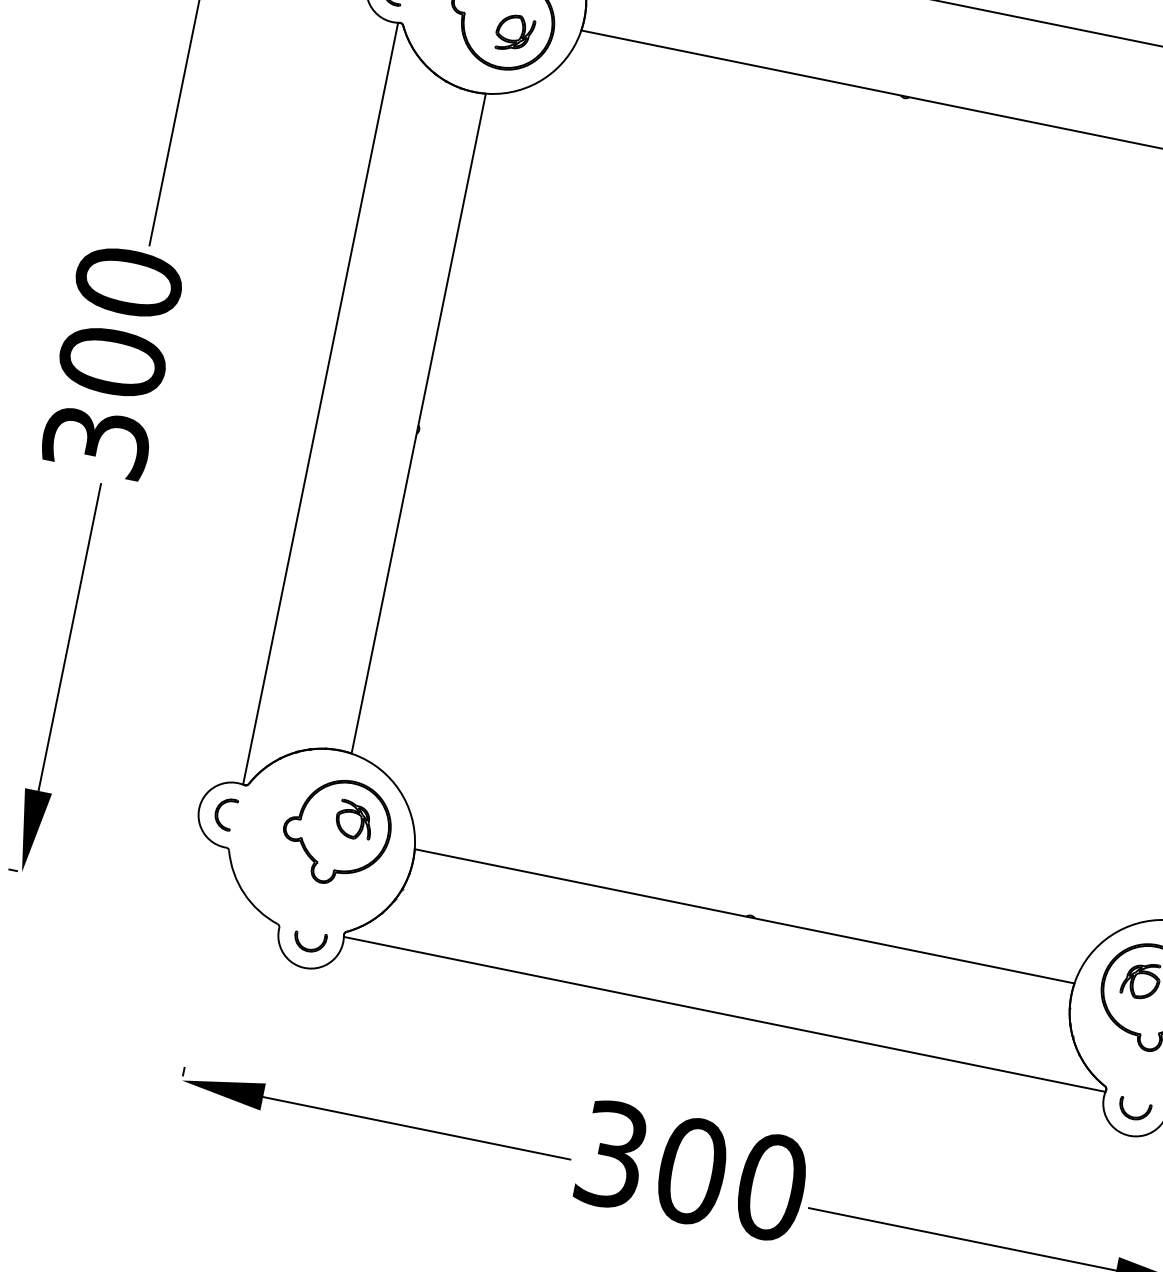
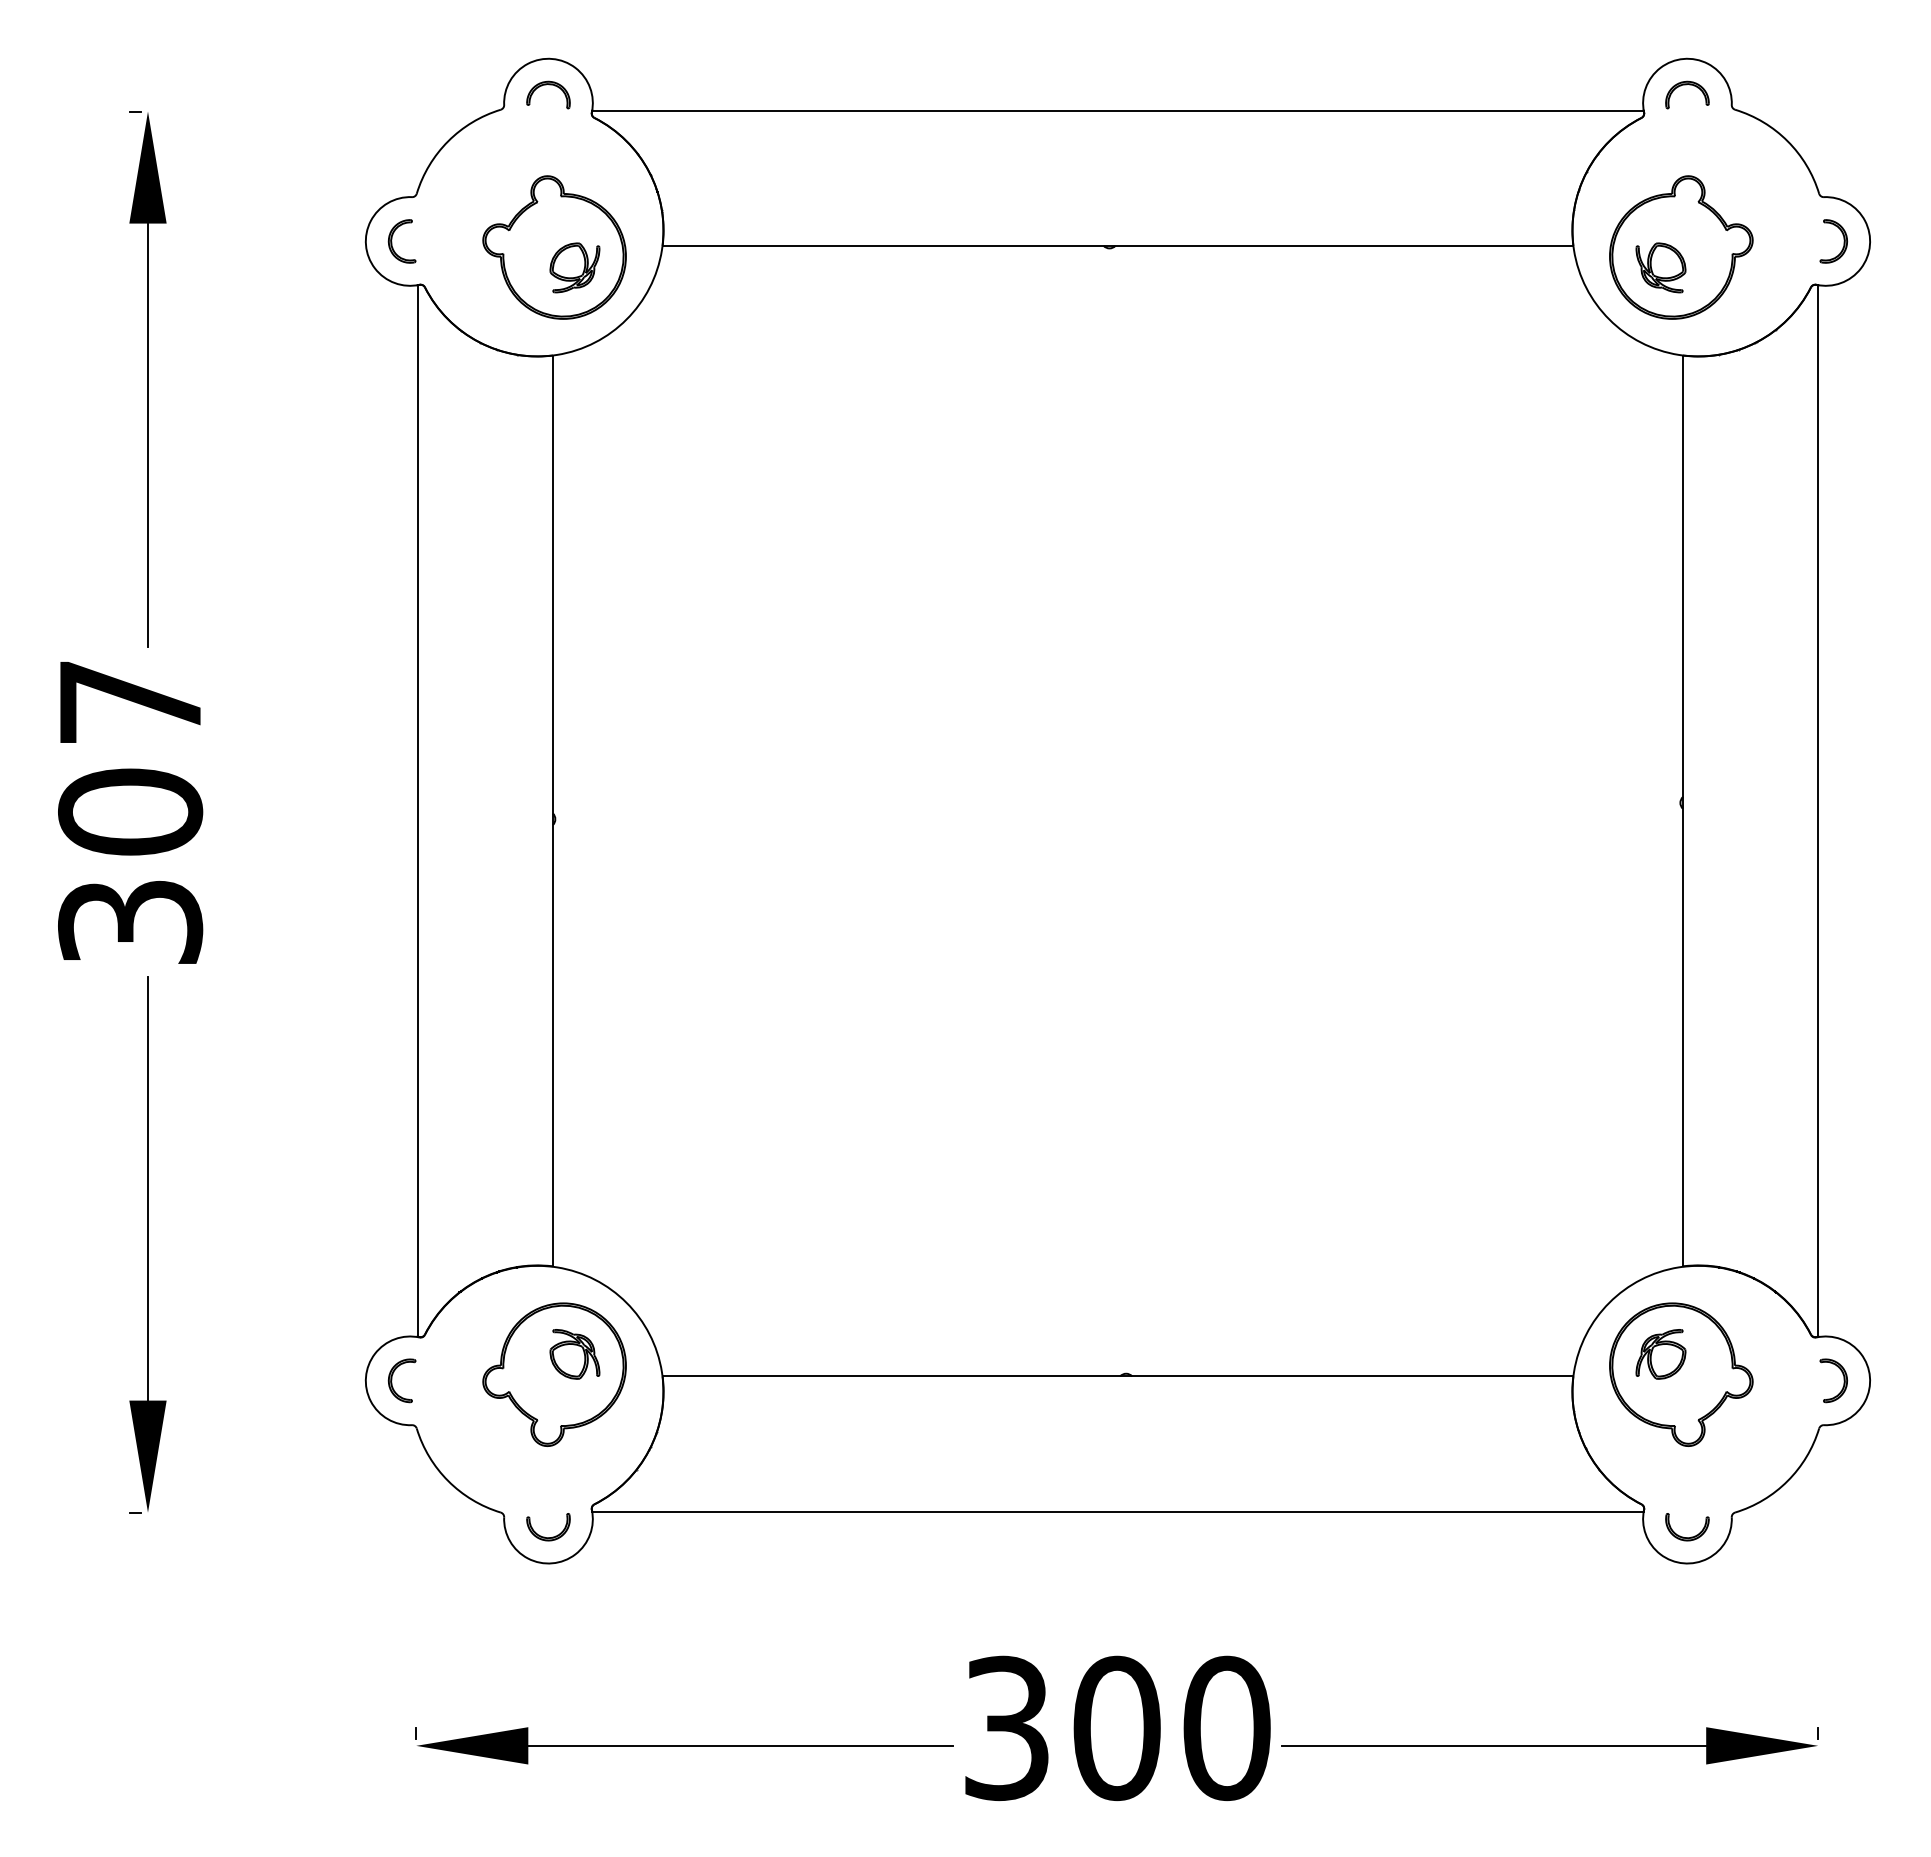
text: (128, 282) -> (130, 701), 300 -> 307

